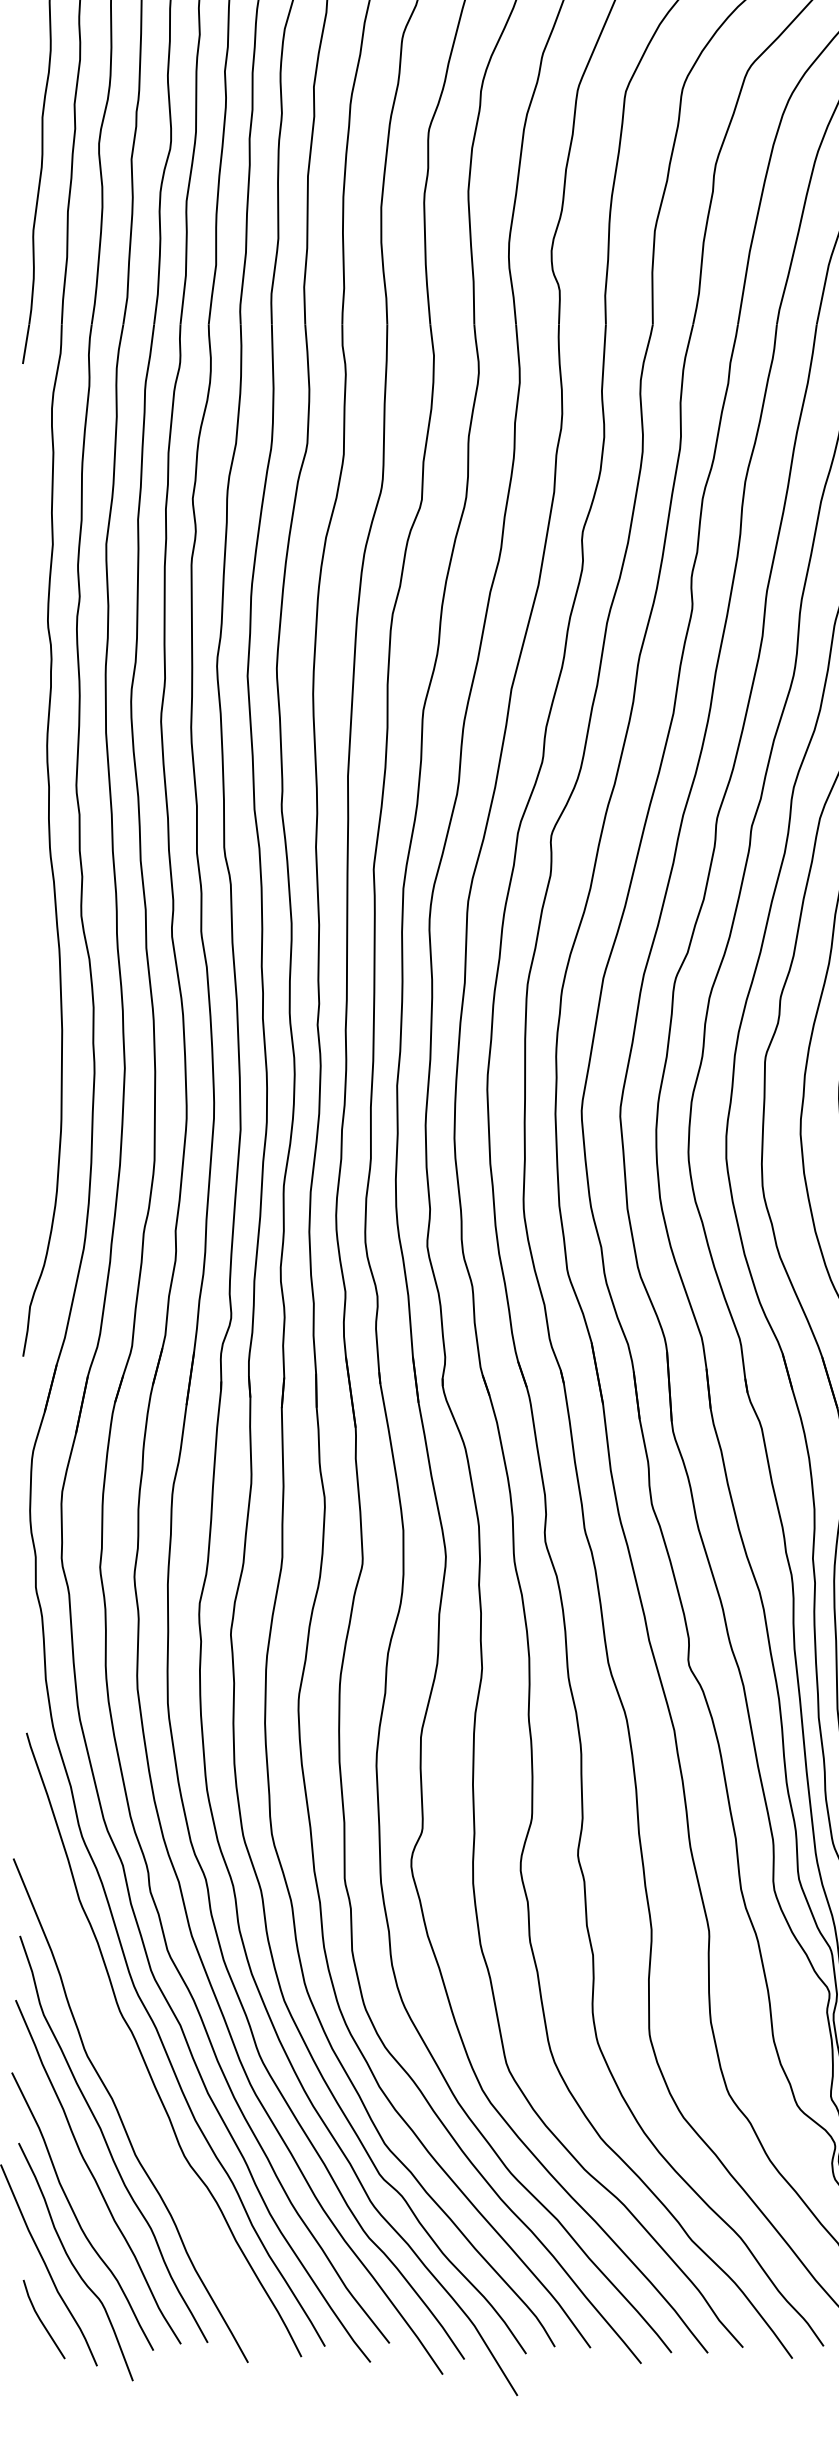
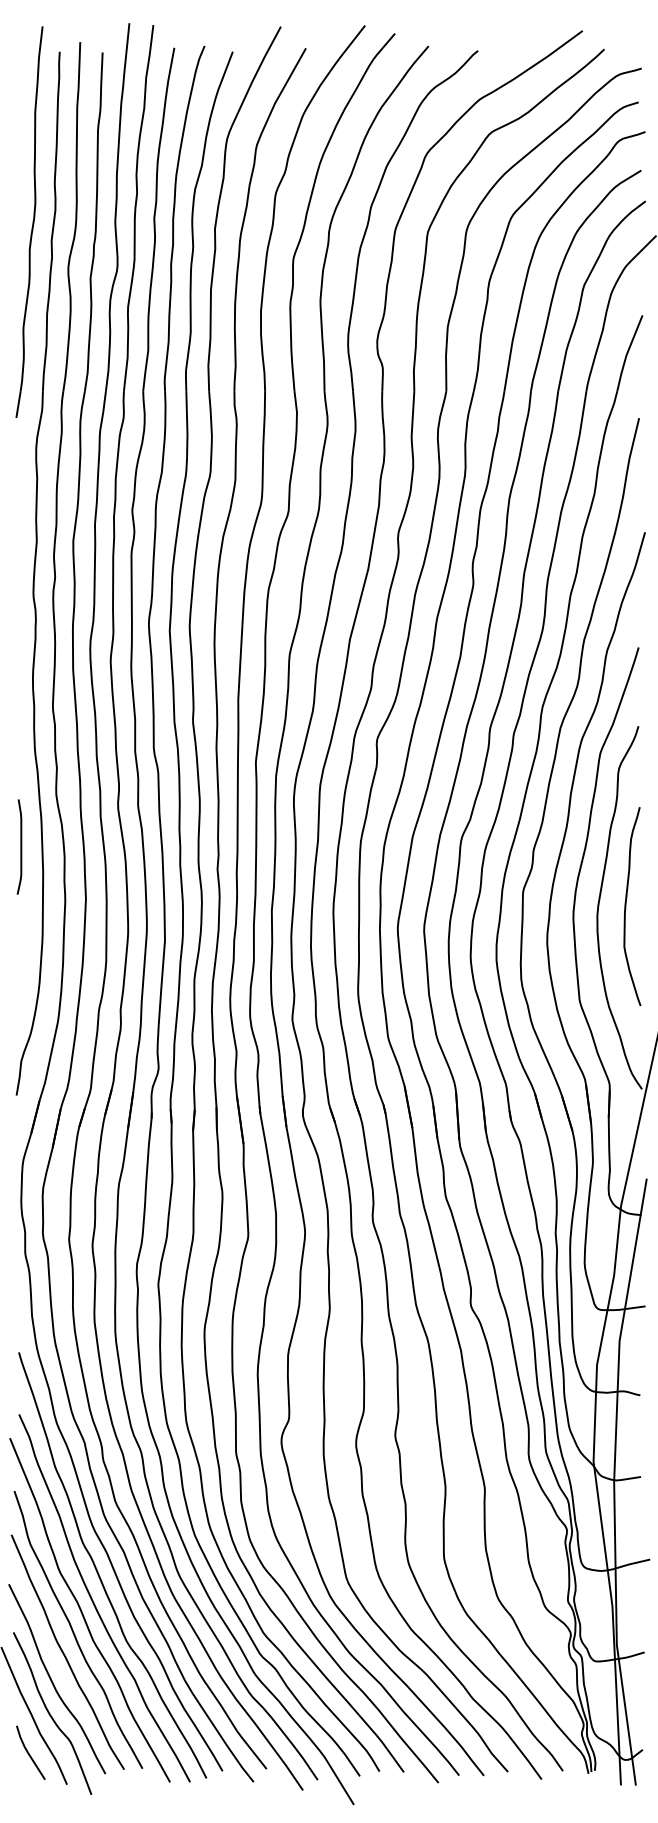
curve: (28, 991) -> (20, 846), added
curve: (137, 2099) -> (94, 1602), added

